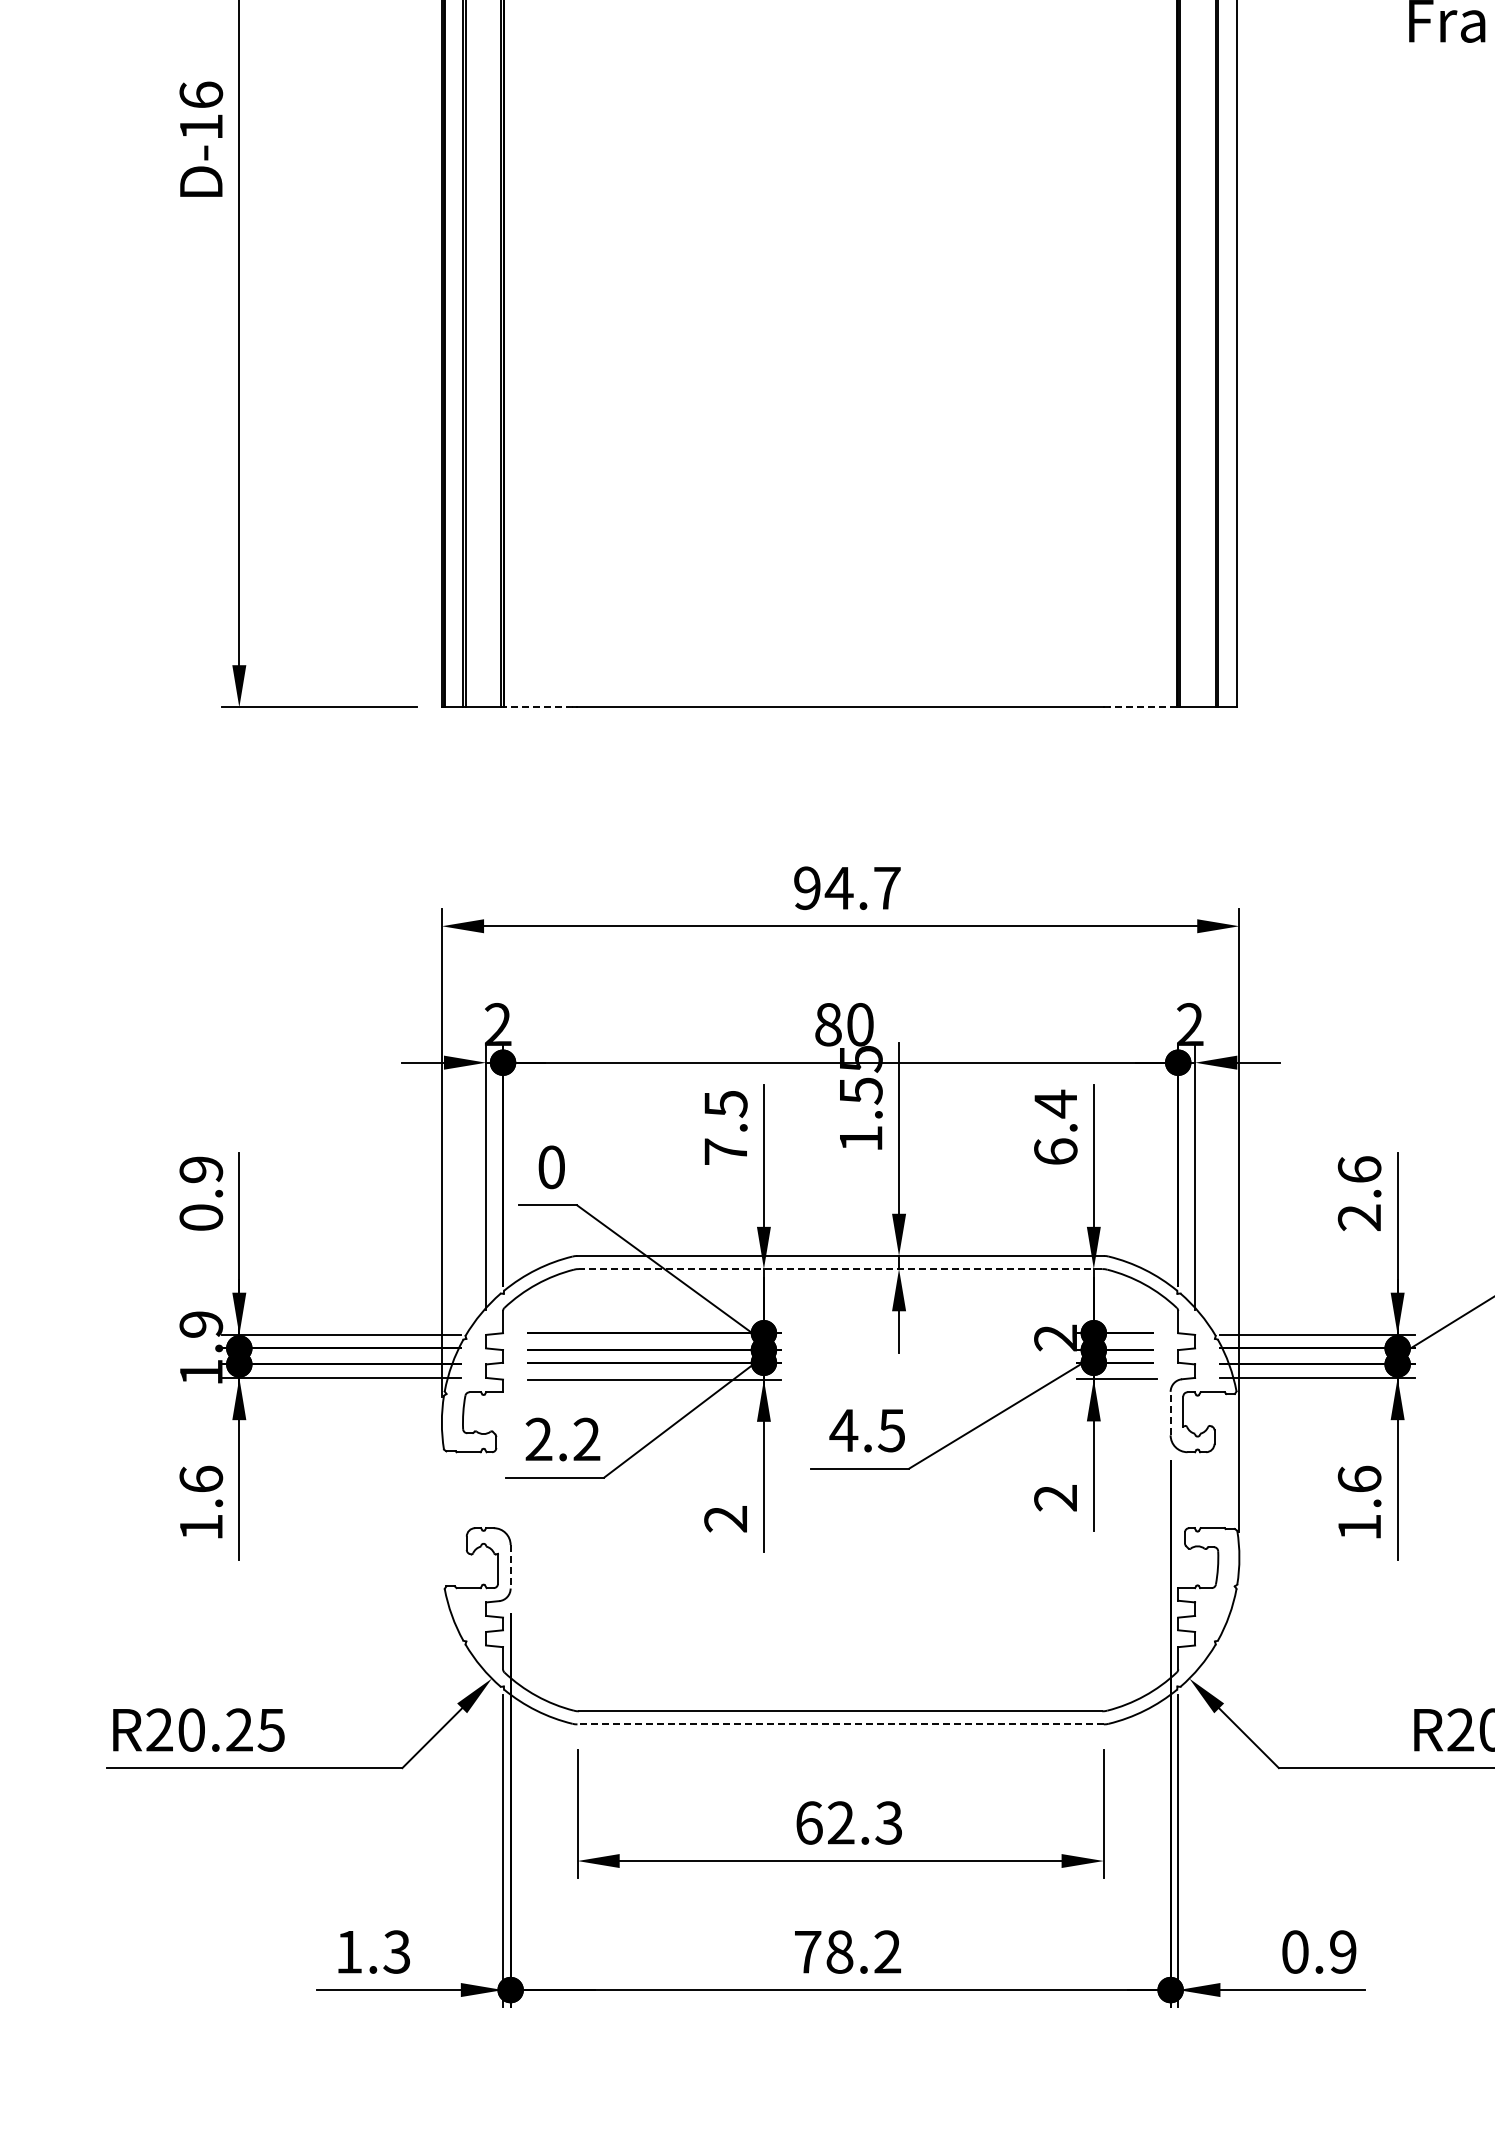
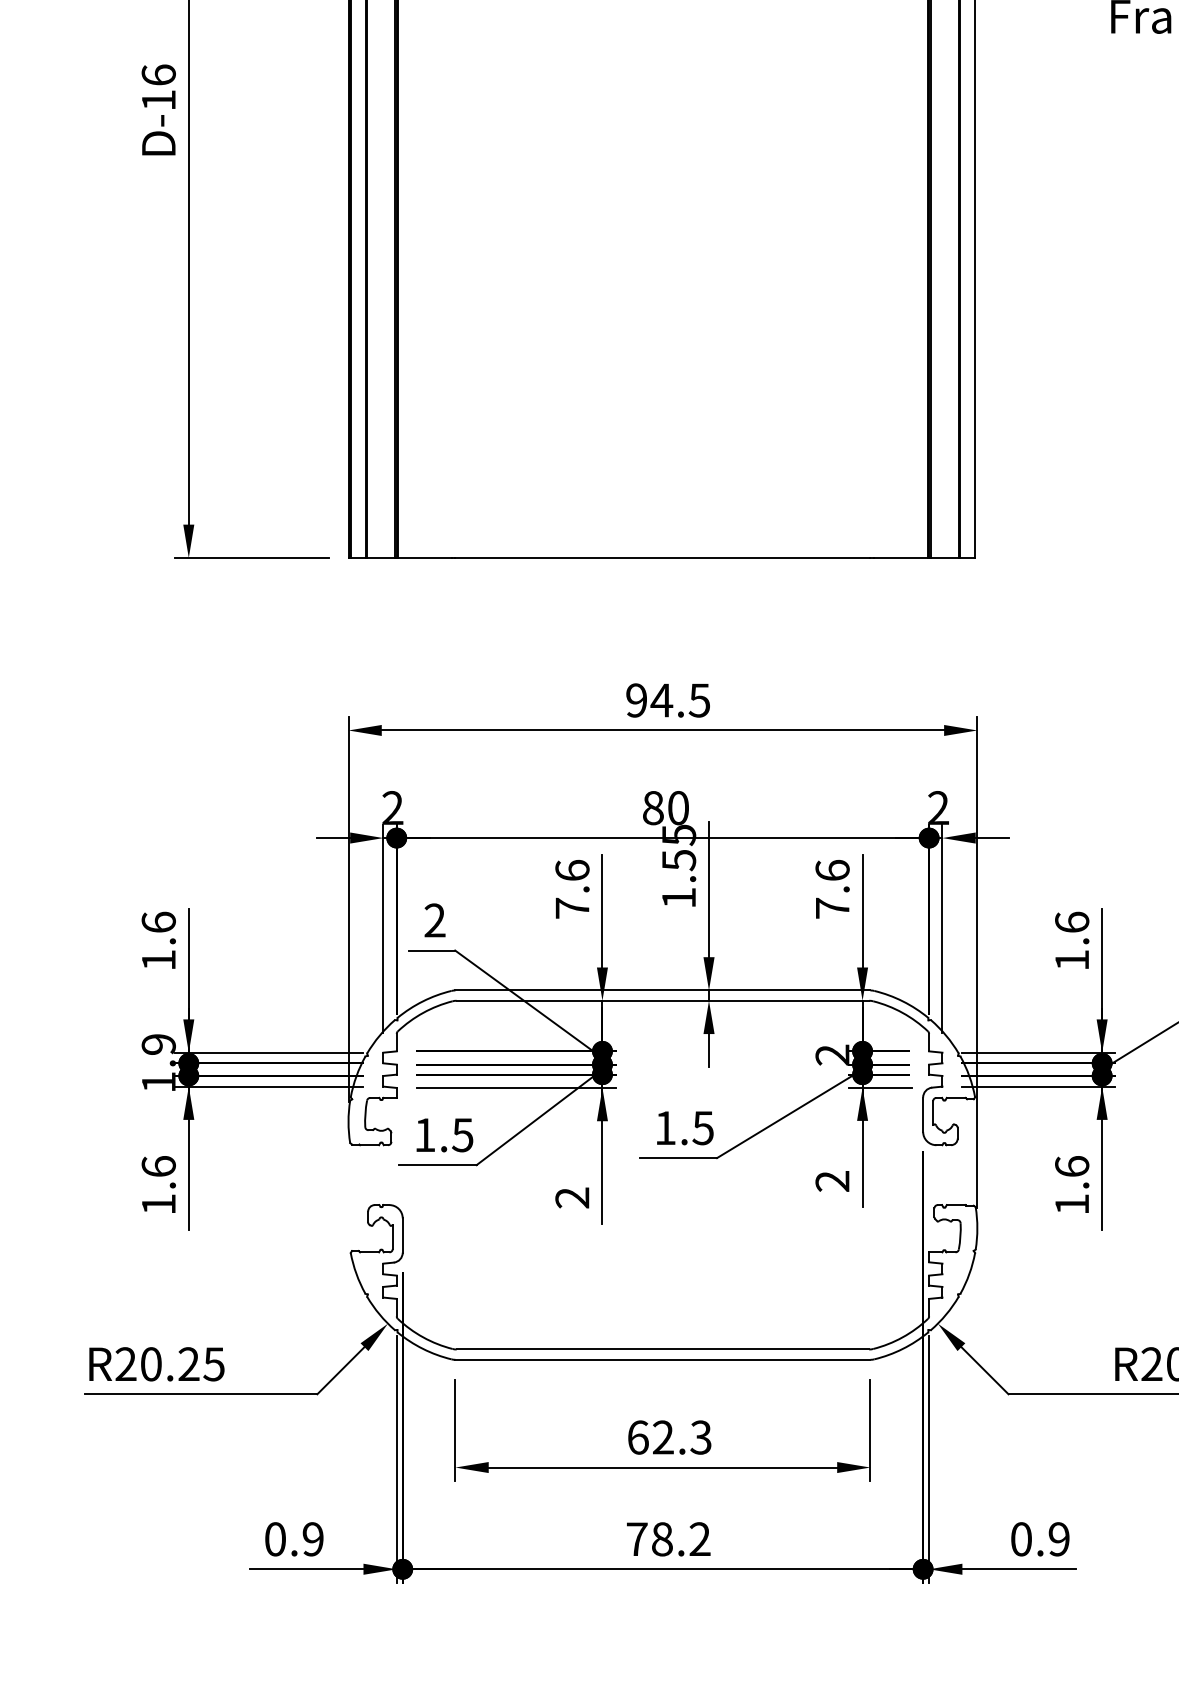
line: (537, 707) -> (423, 557), dashed -> solid
line: (1142, 707) -> (900, 557), dashed -> solid
text: (886, 888) -> (699, 700), 94.7 -> 94.5
text: (725, 1103) -> (572, 870), 7.5 -> 7.6
text: (1055, 1126) -> (832, 888), 6.4 -> 7.6
text: (551, 1167) -> (434, 920), 0 -> 2
text: (201, 1193) -> (158, 941), 0.9 -> 1.6
text: (1358, 1217) -> (1071, 960), 2.6 -> 1.6
line: (840, 1269) -> (662, 1001), dashed -> solid
line: (1170, 1413) -> (923, 1114), dashed -> solid
text: (843, 1430) -> (665, 1128), 4.5 -> 1.5
text: (562, 1439) -> (443, 1135), 2.2 -> 1.5
line: (510, 1566) -> (402, 1235), dashed -> solid
line: (840, 1724) -> (662, 1359), dashed -> solid
text: (373, 1951) -> (294, 1538), 1.3 -> 0.9

